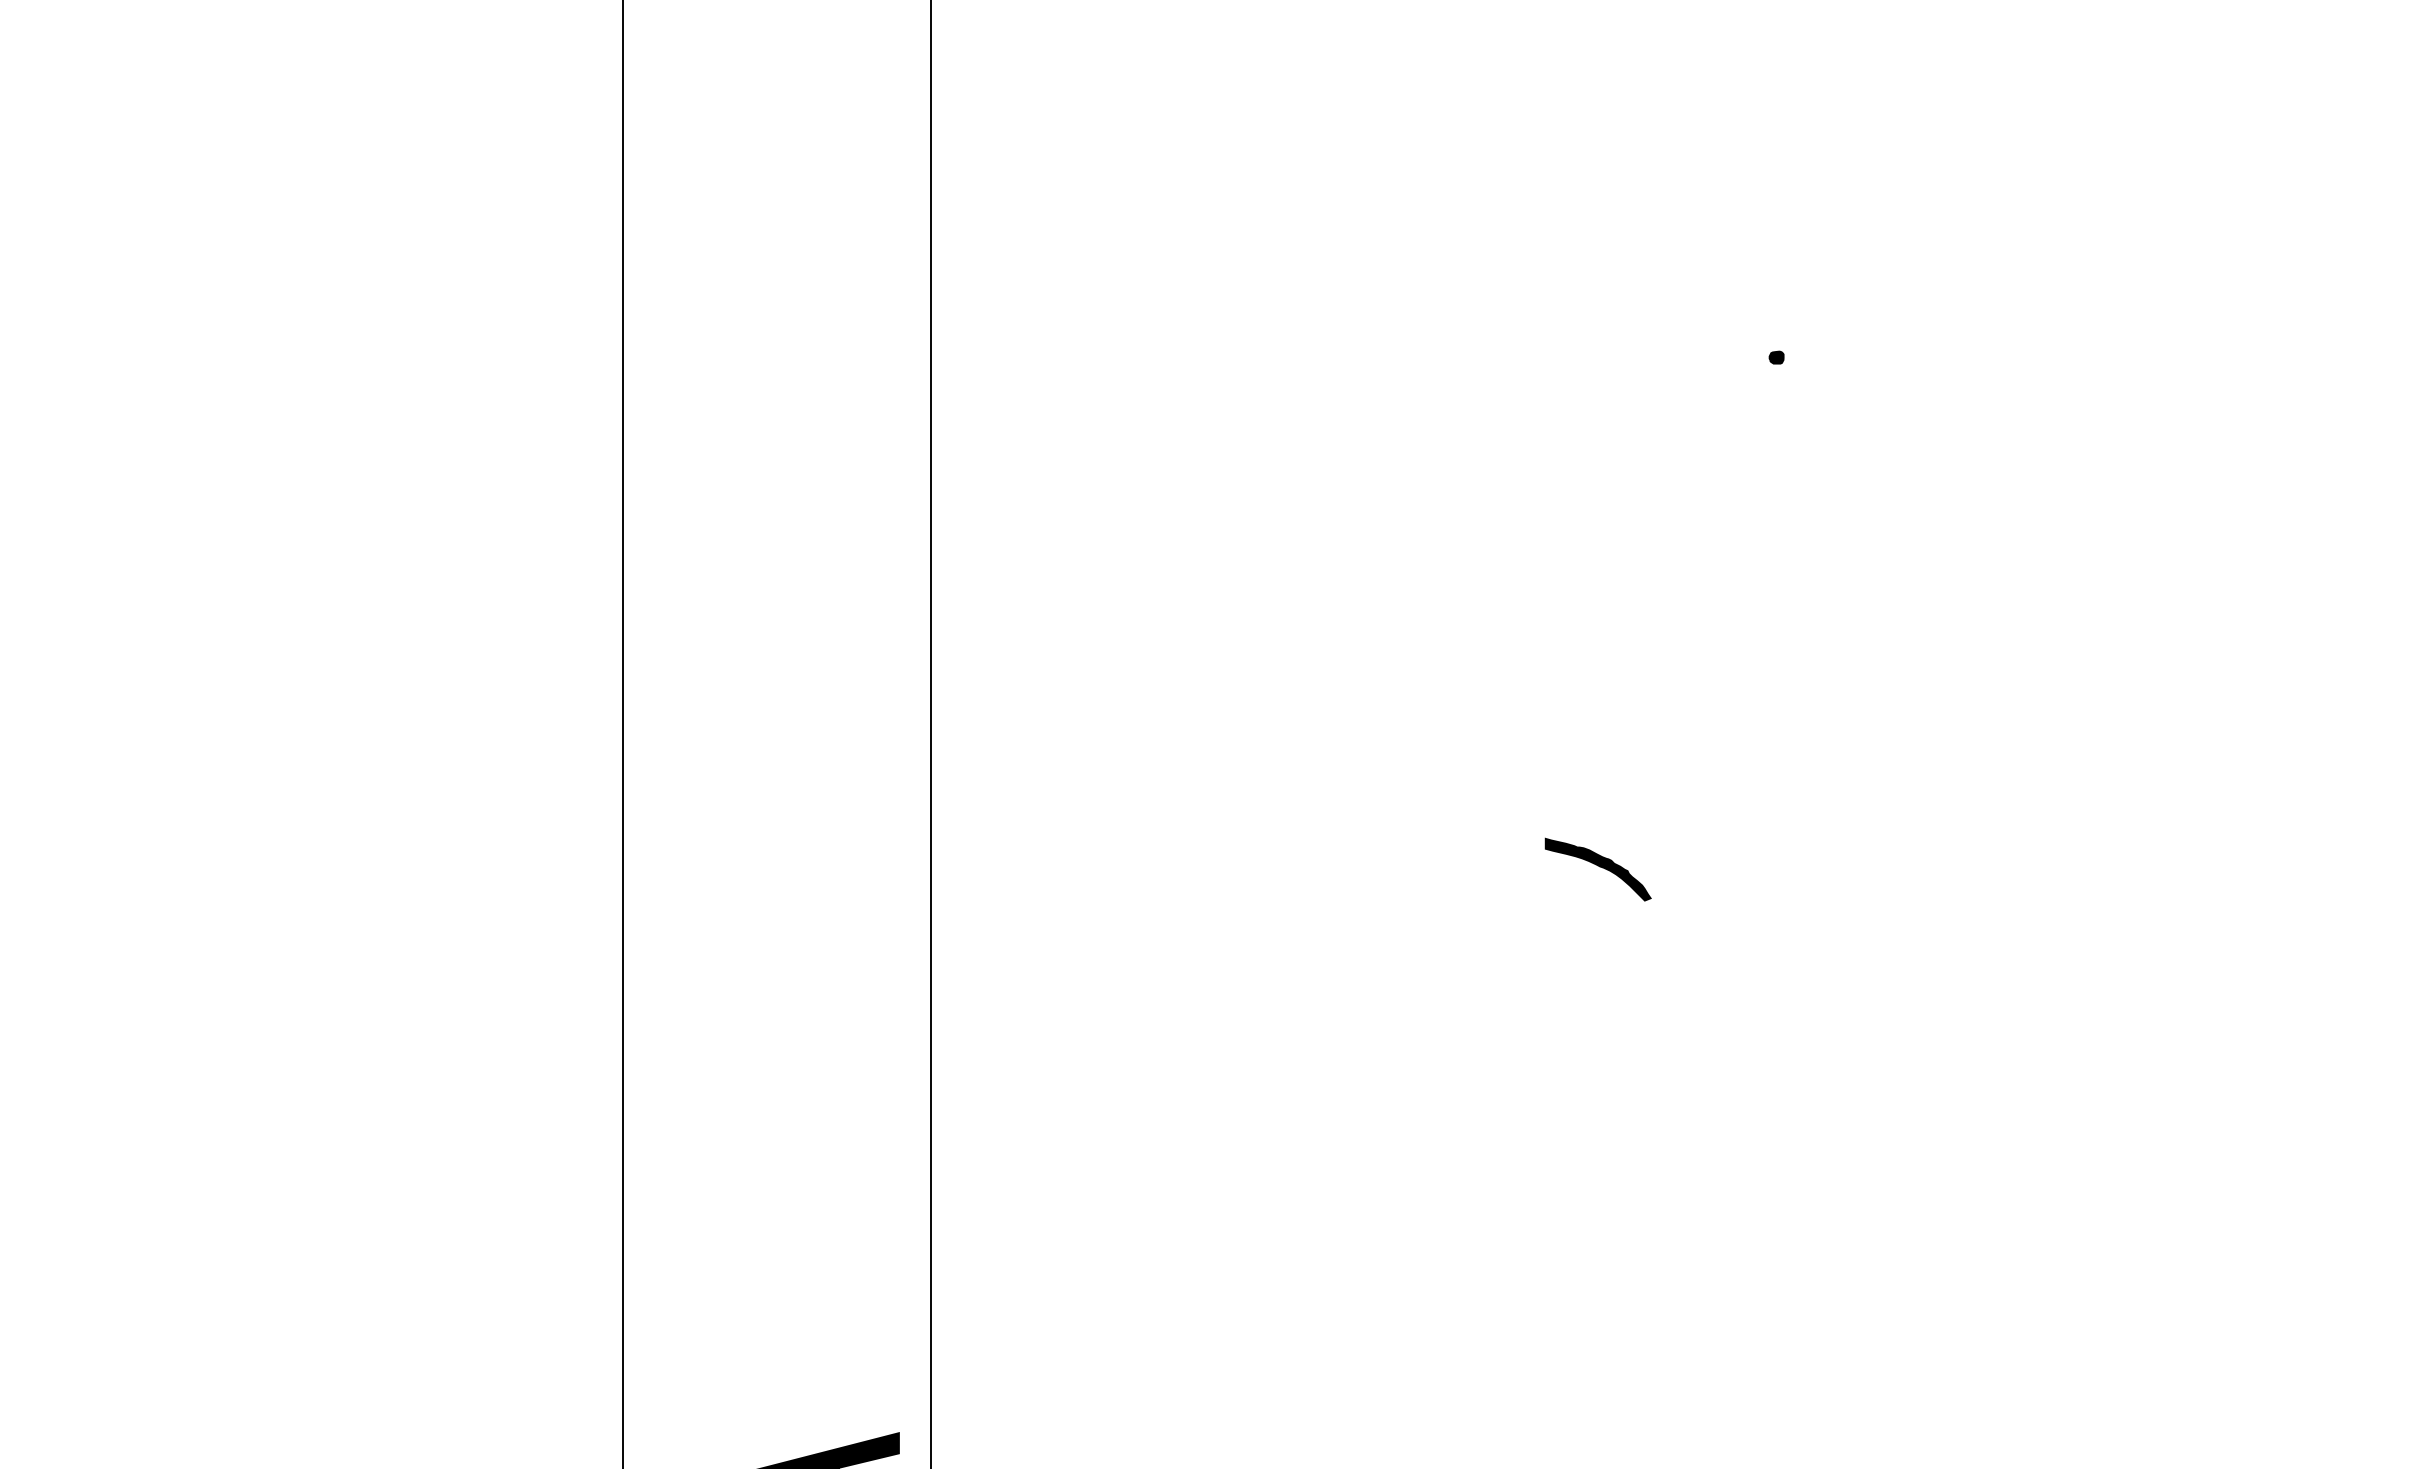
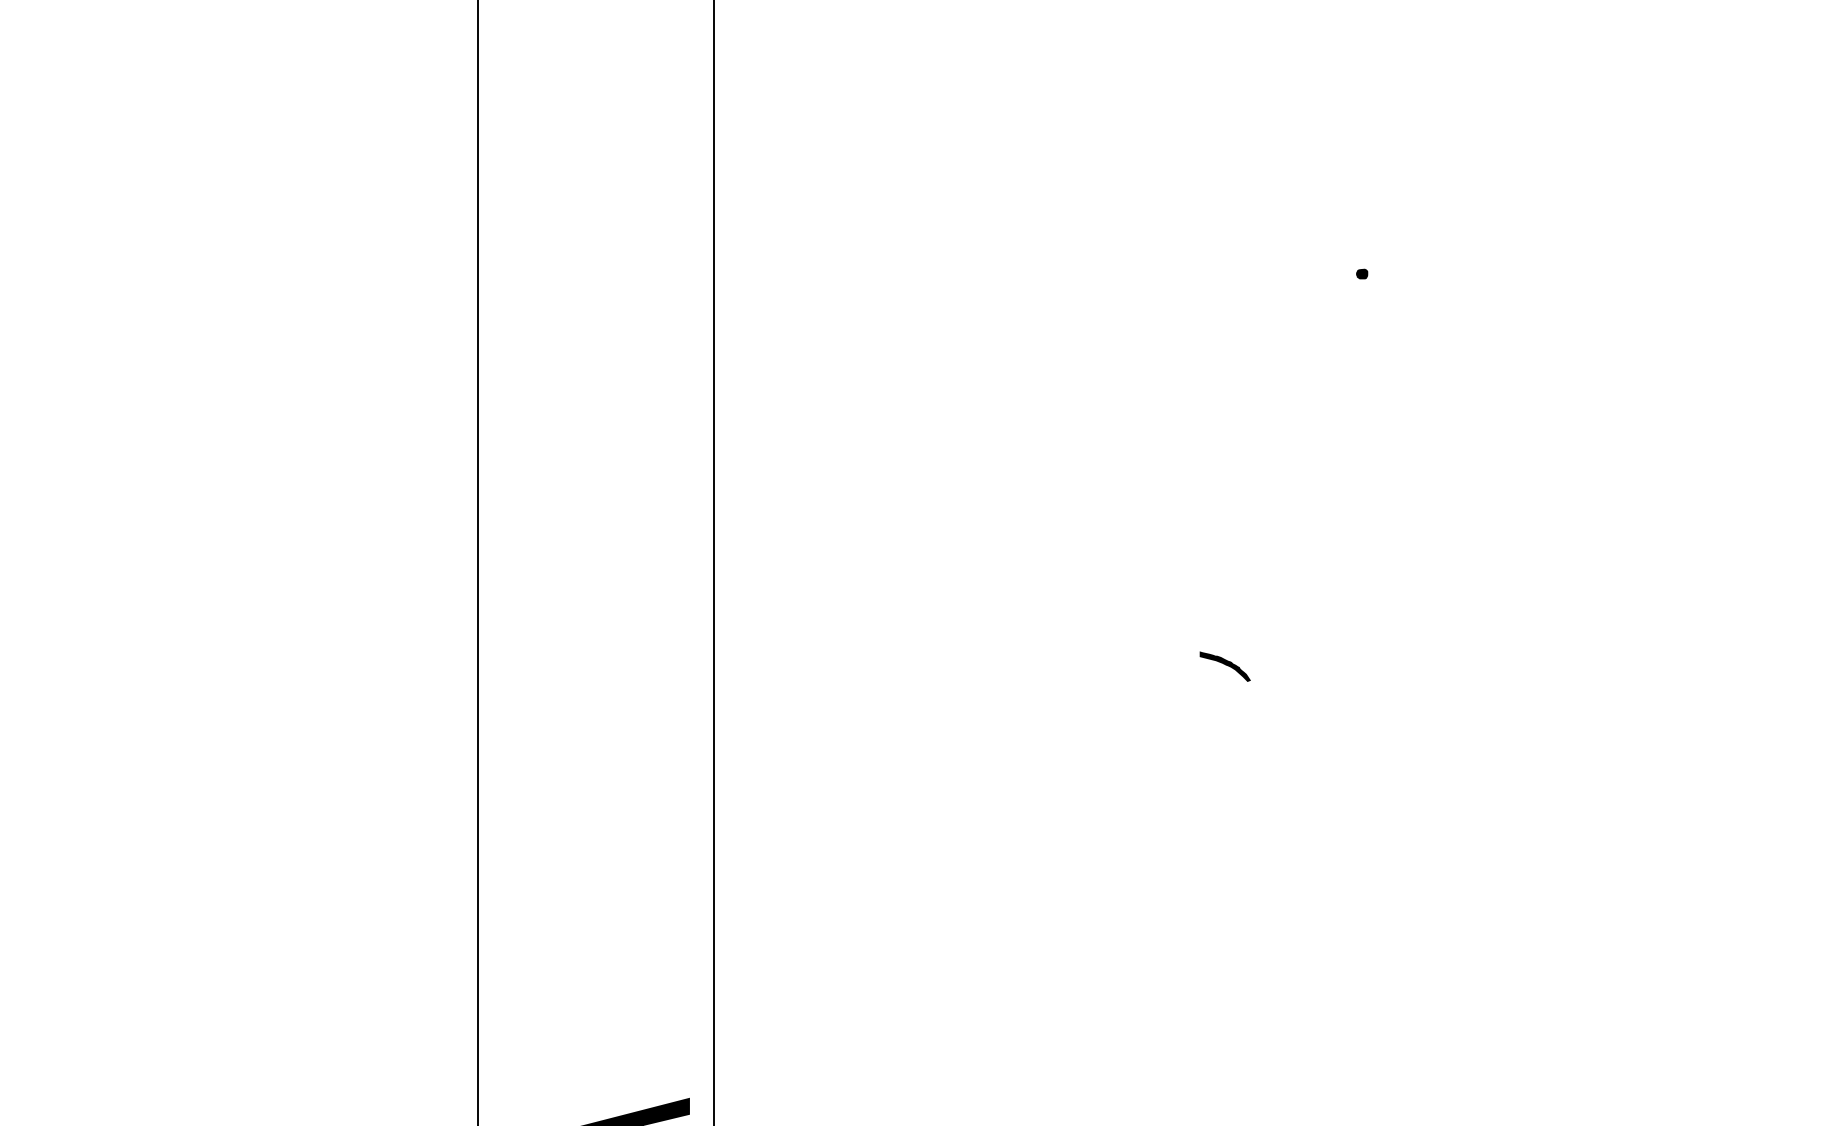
part: (1597, 869) -> (1224, 666), size x0.62

